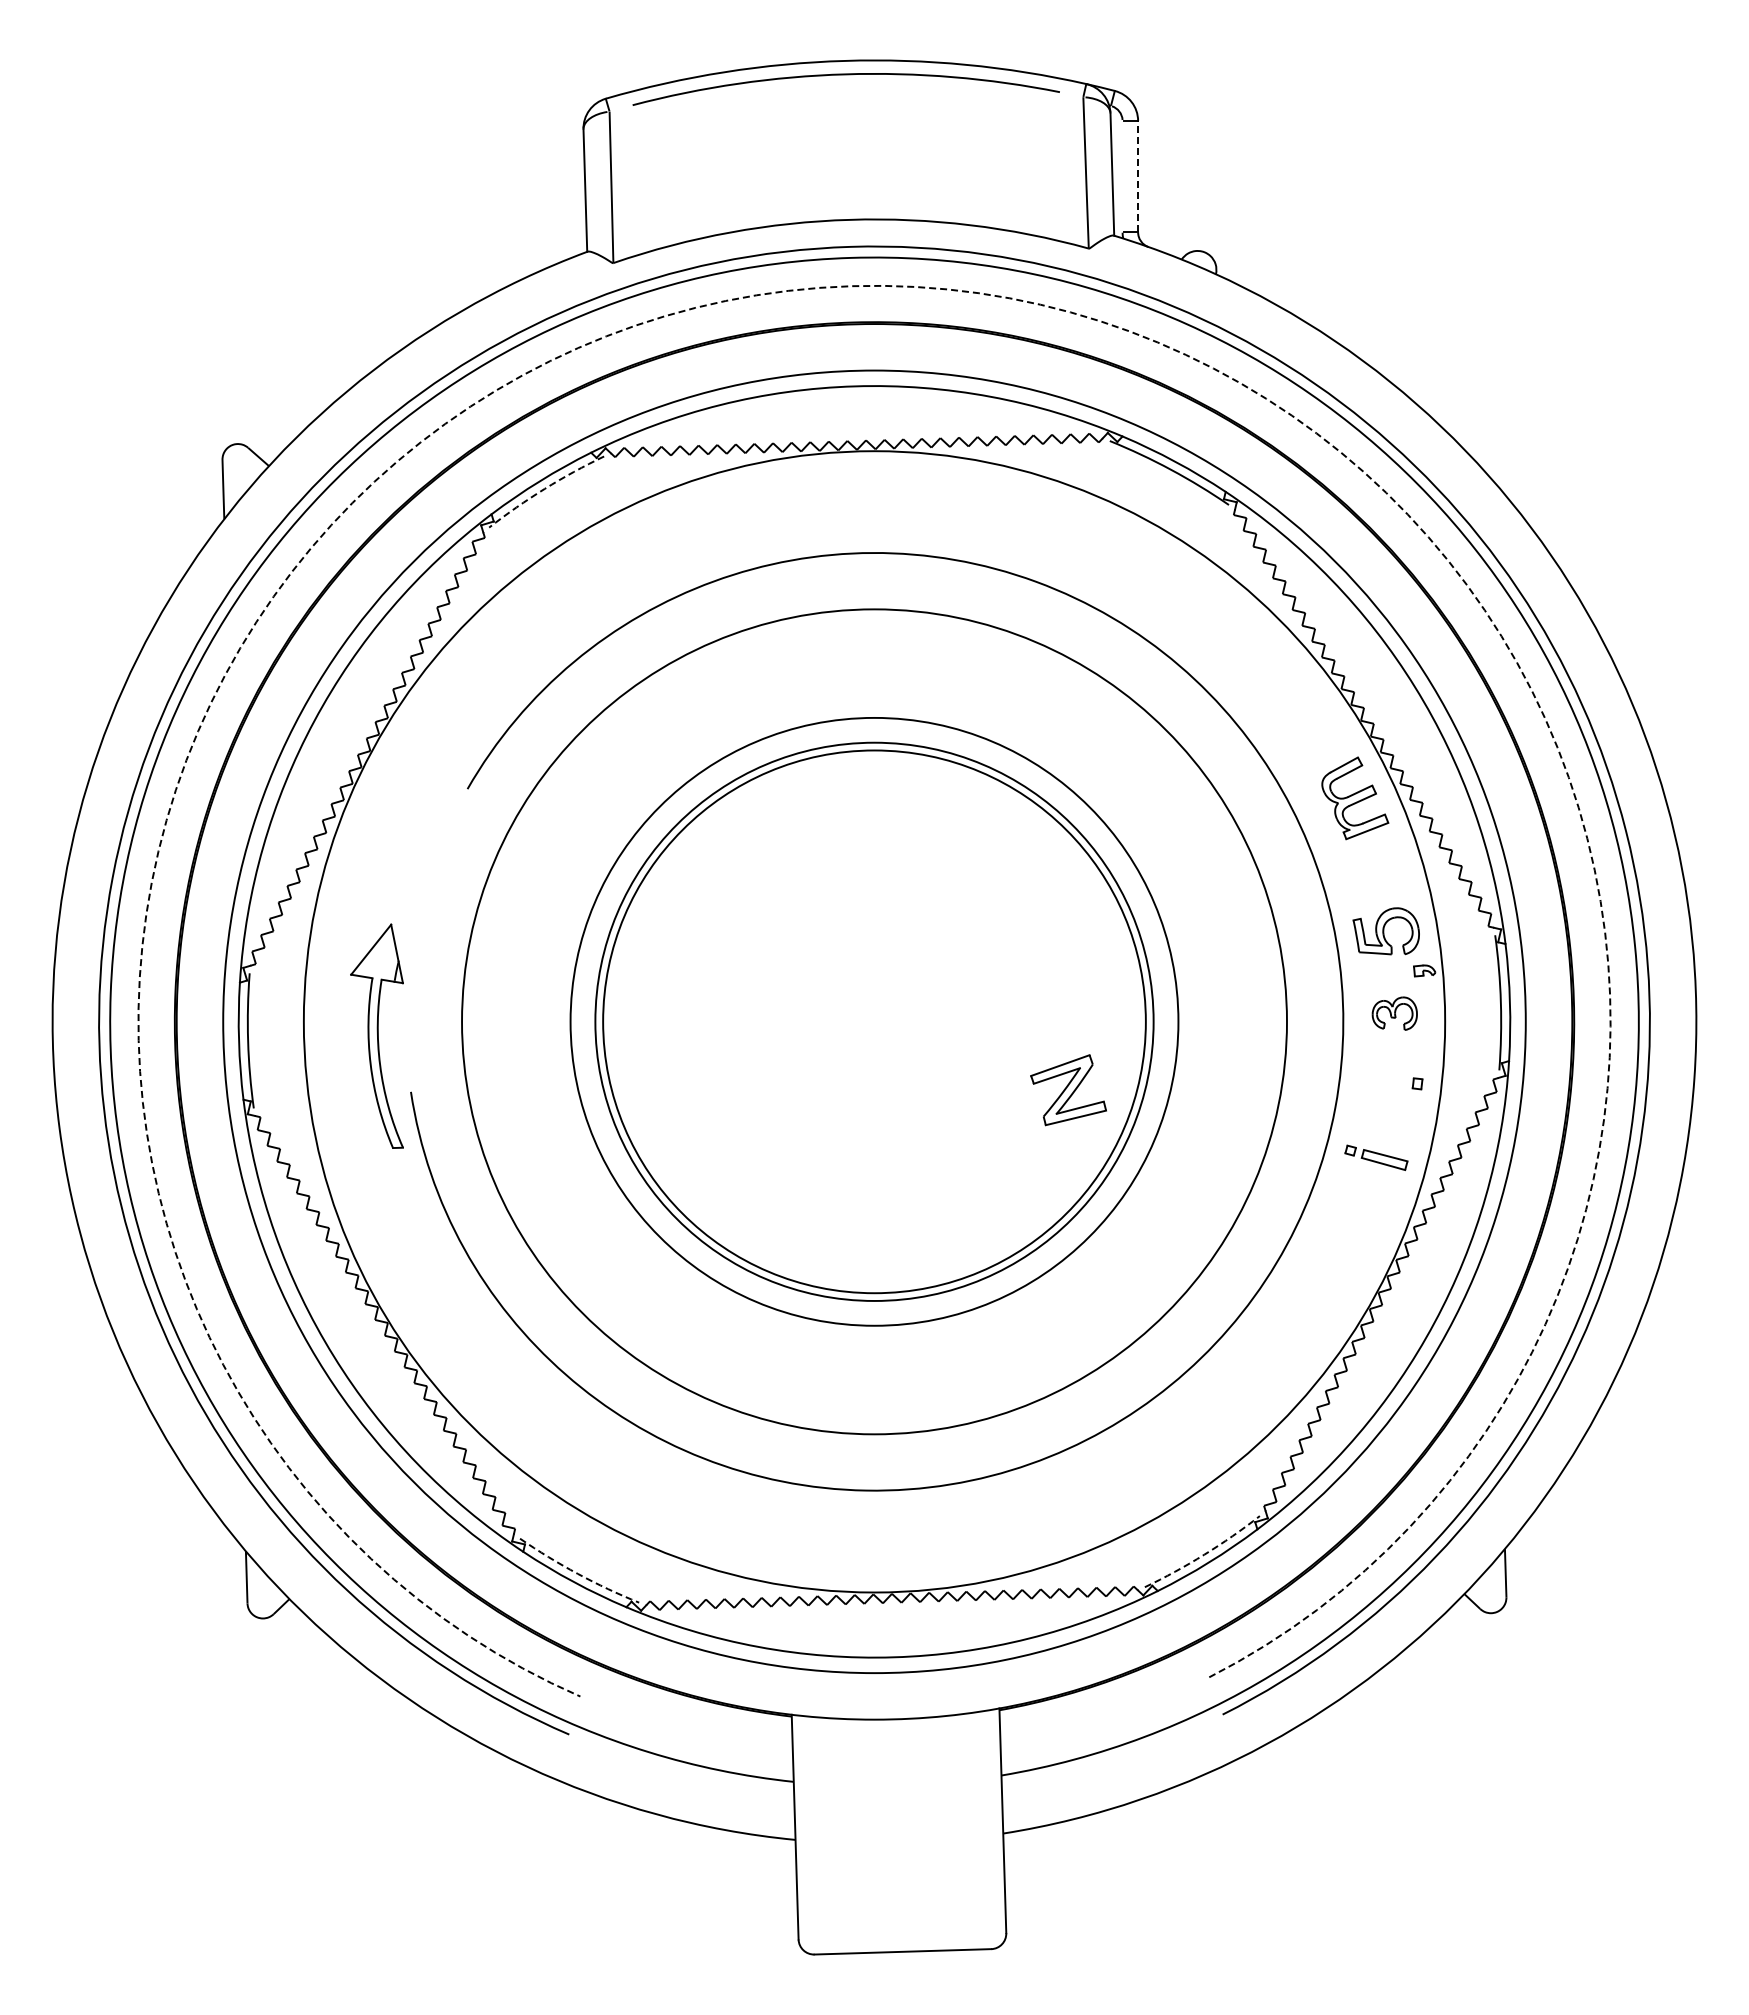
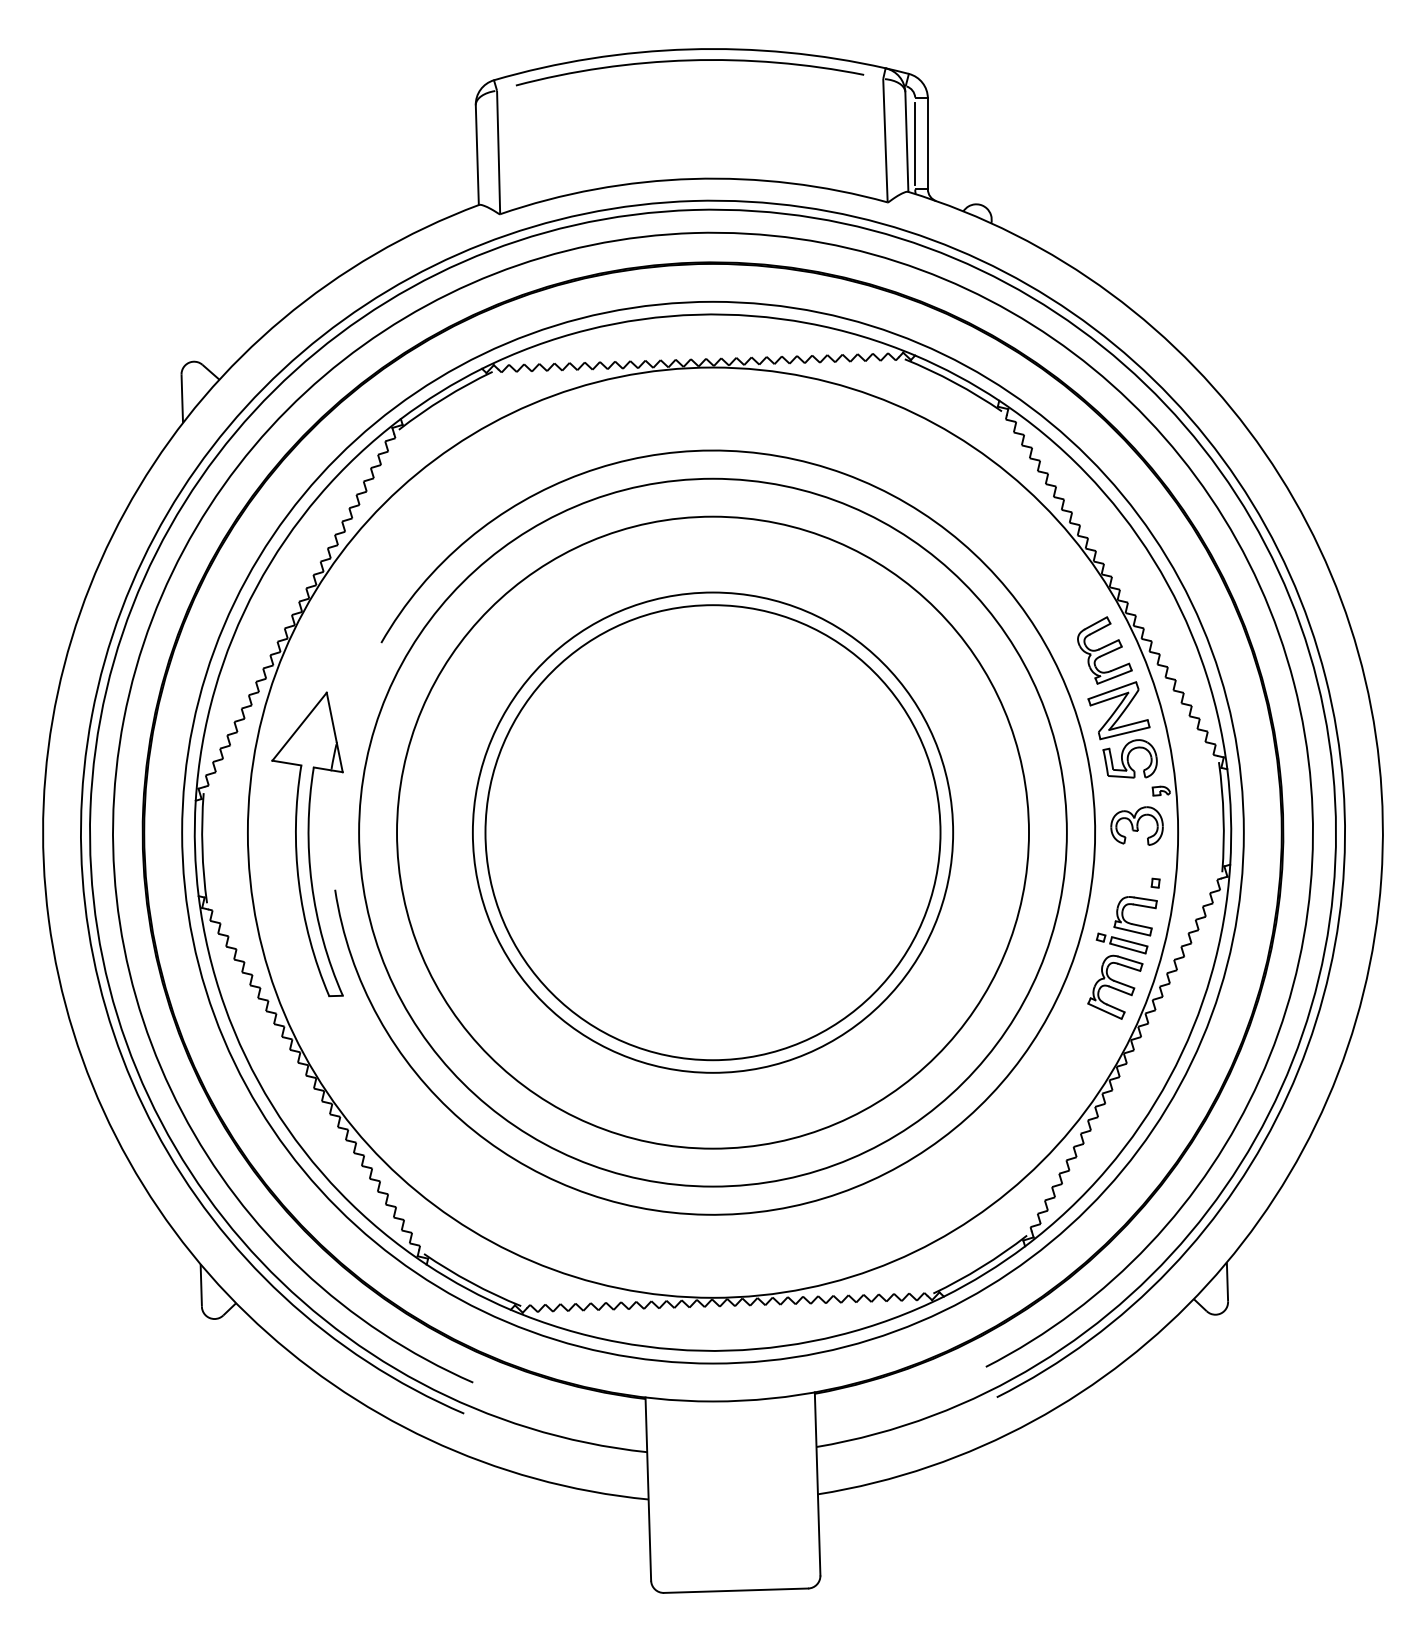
line: (1122, 176) -> (915, 143), added
line: (1138, 176) -> (928, 143), dashed -> solid
arc: (852, 286) -> (695, 233), dashed -> solid
arc: (544, 488) -> (444, 397), dashed -> solid
part: (1394, 1013) -> (1136, 825), size x1.43
circle: (874, 1021) -> (713, 832), size x0.71
circle: (874, 1021) -> (713, 832), size x1.43
circle: (874, 1021) -> (713, 832), size x1.43
part: (376, 1036) -> (307, 844), size x1.67
part: (1068, 1090) -> (1118, 710), moved
part: (1392, 1133) -> (1135, 923), added
part: (1368, 1211) -> (1115, 987), added
arc: (1204, 1554) -> (981, 1266), dashed -> solid
arc: (577, 1573) -> (470, 1282), dashed -> solid

